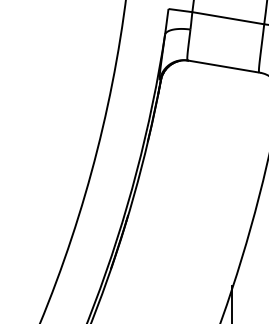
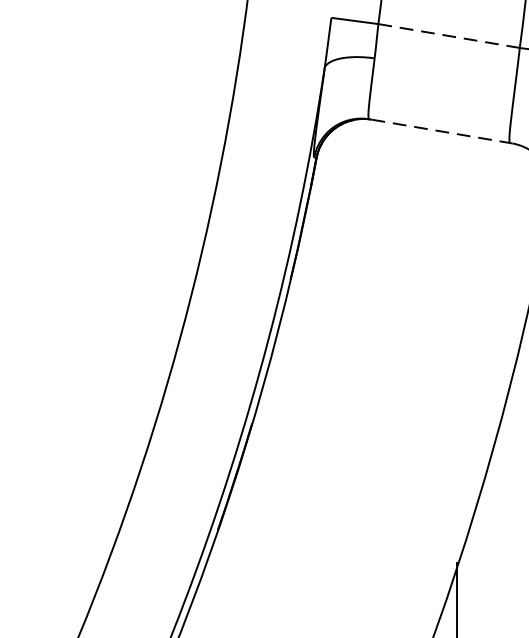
line: (228, 18) -> (449, 36), solid -> dashed
line: (225, 66) -> (443, 131), solid -> dashed

